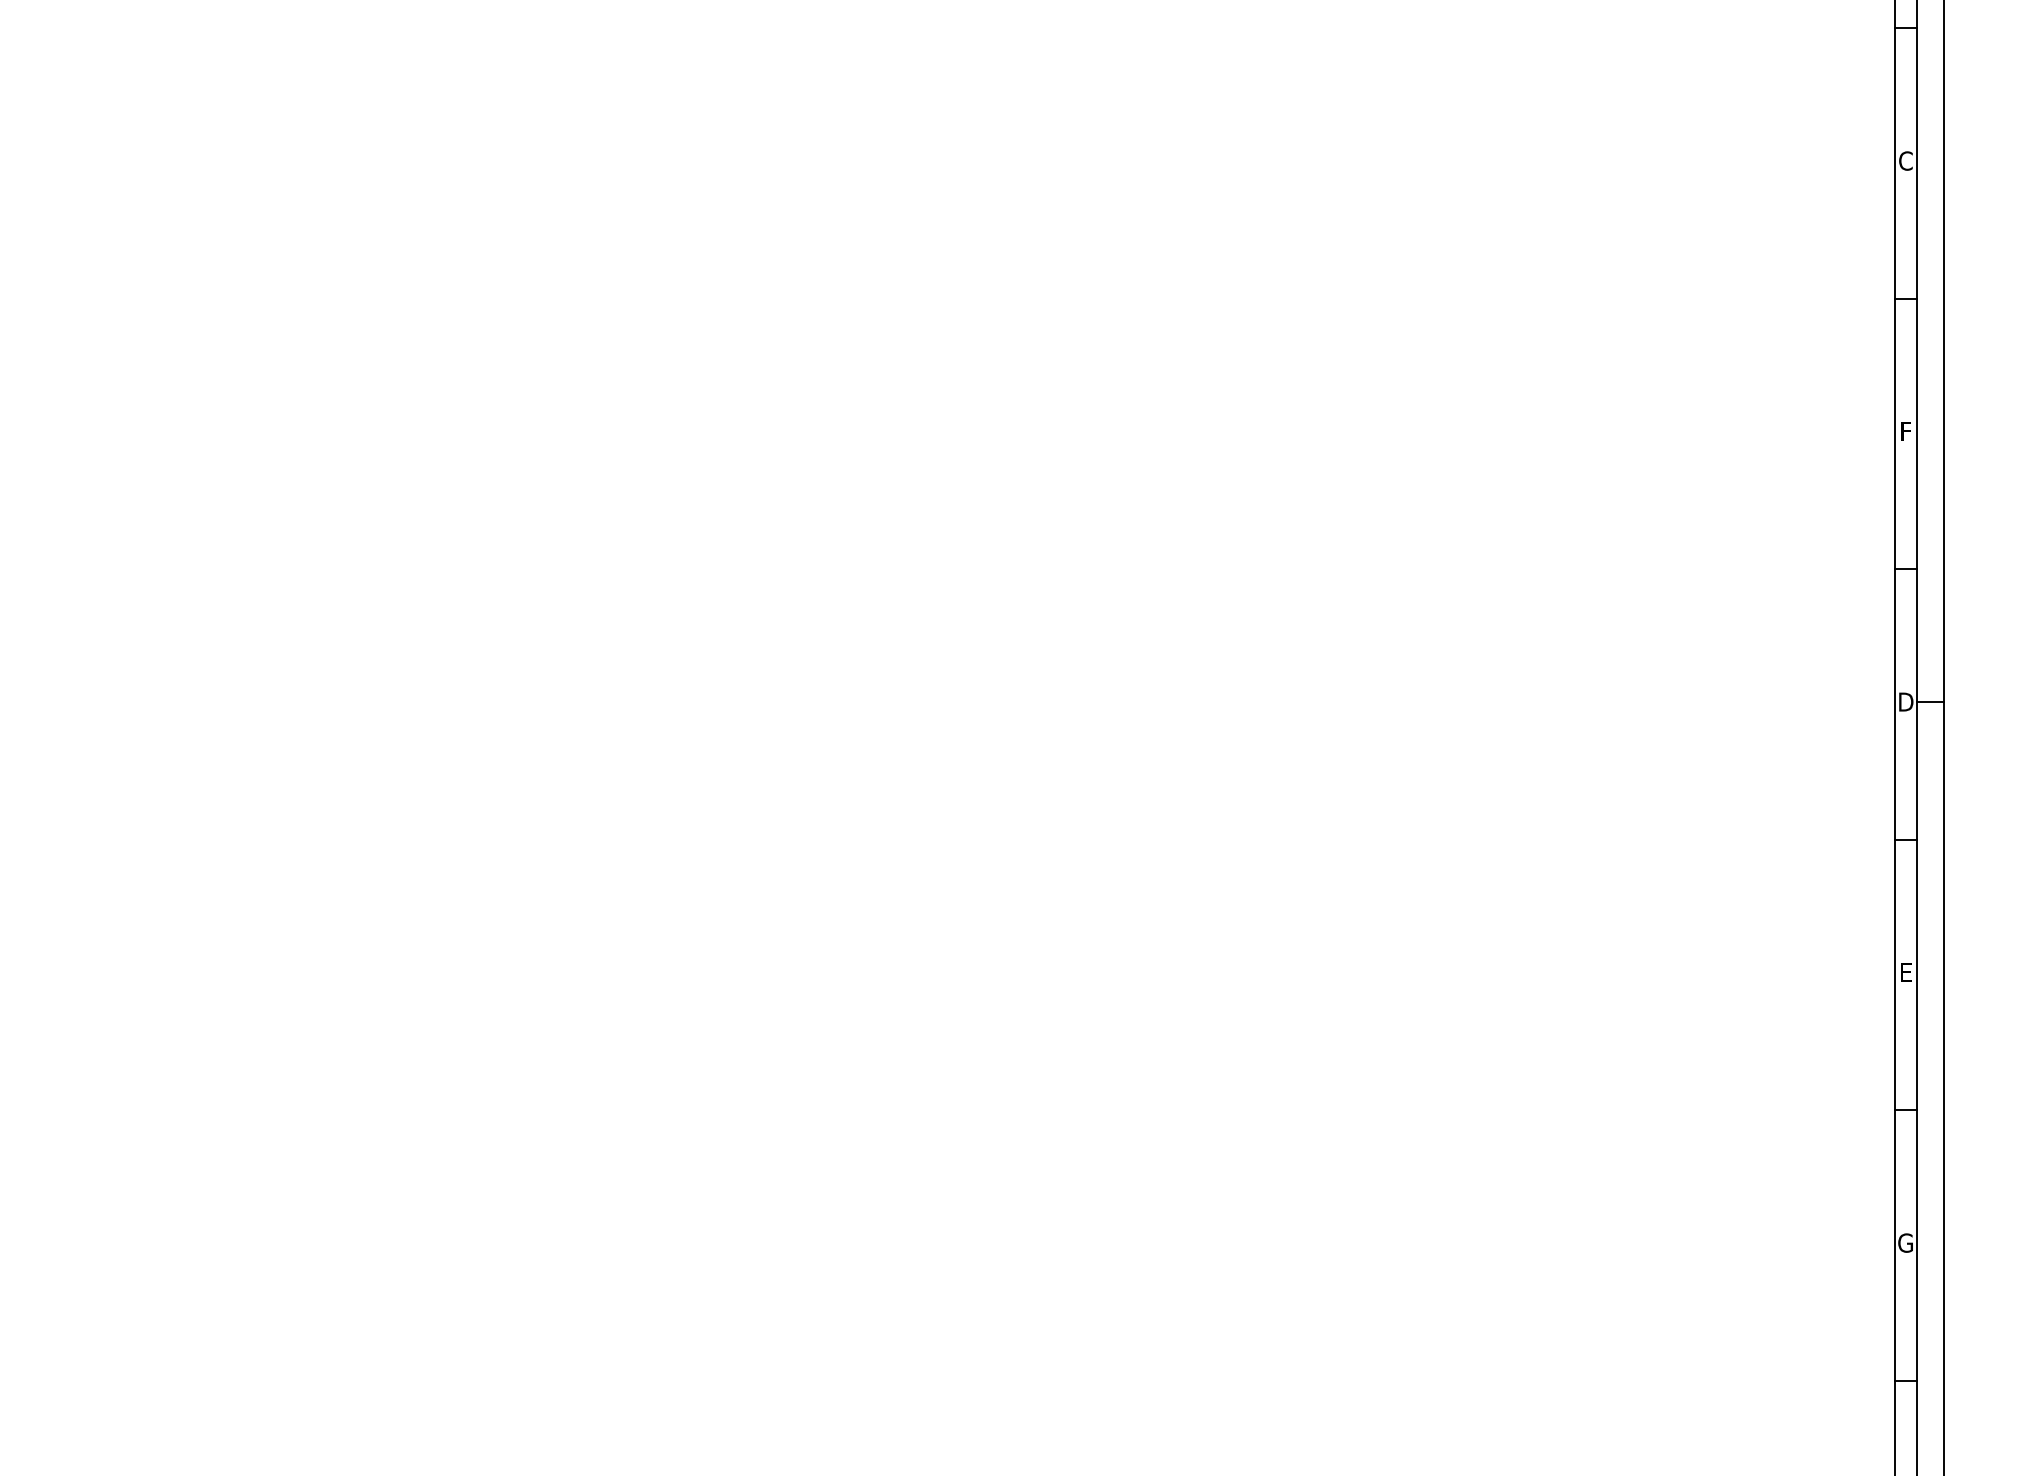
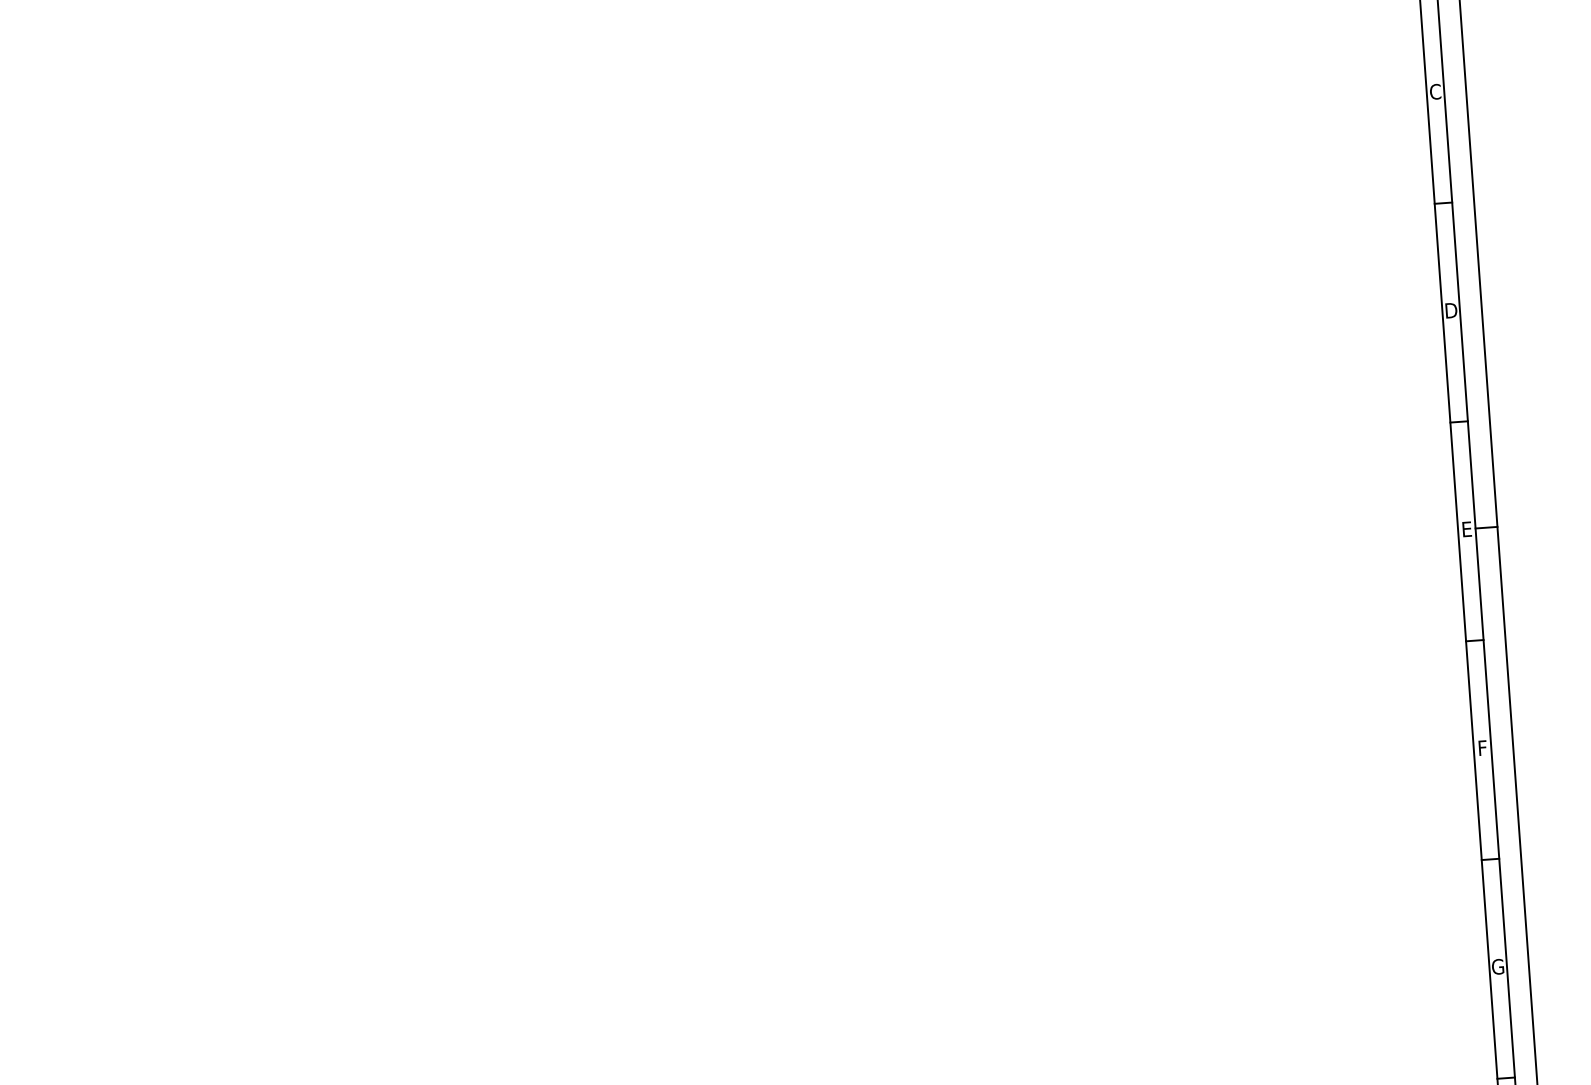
text: (1906, 431) -> (1451, 310), F -> D
text: (1906, 701) -> (1467, 528), D -> E
text: (1907, 972) -> (1483, 747), E -> F

